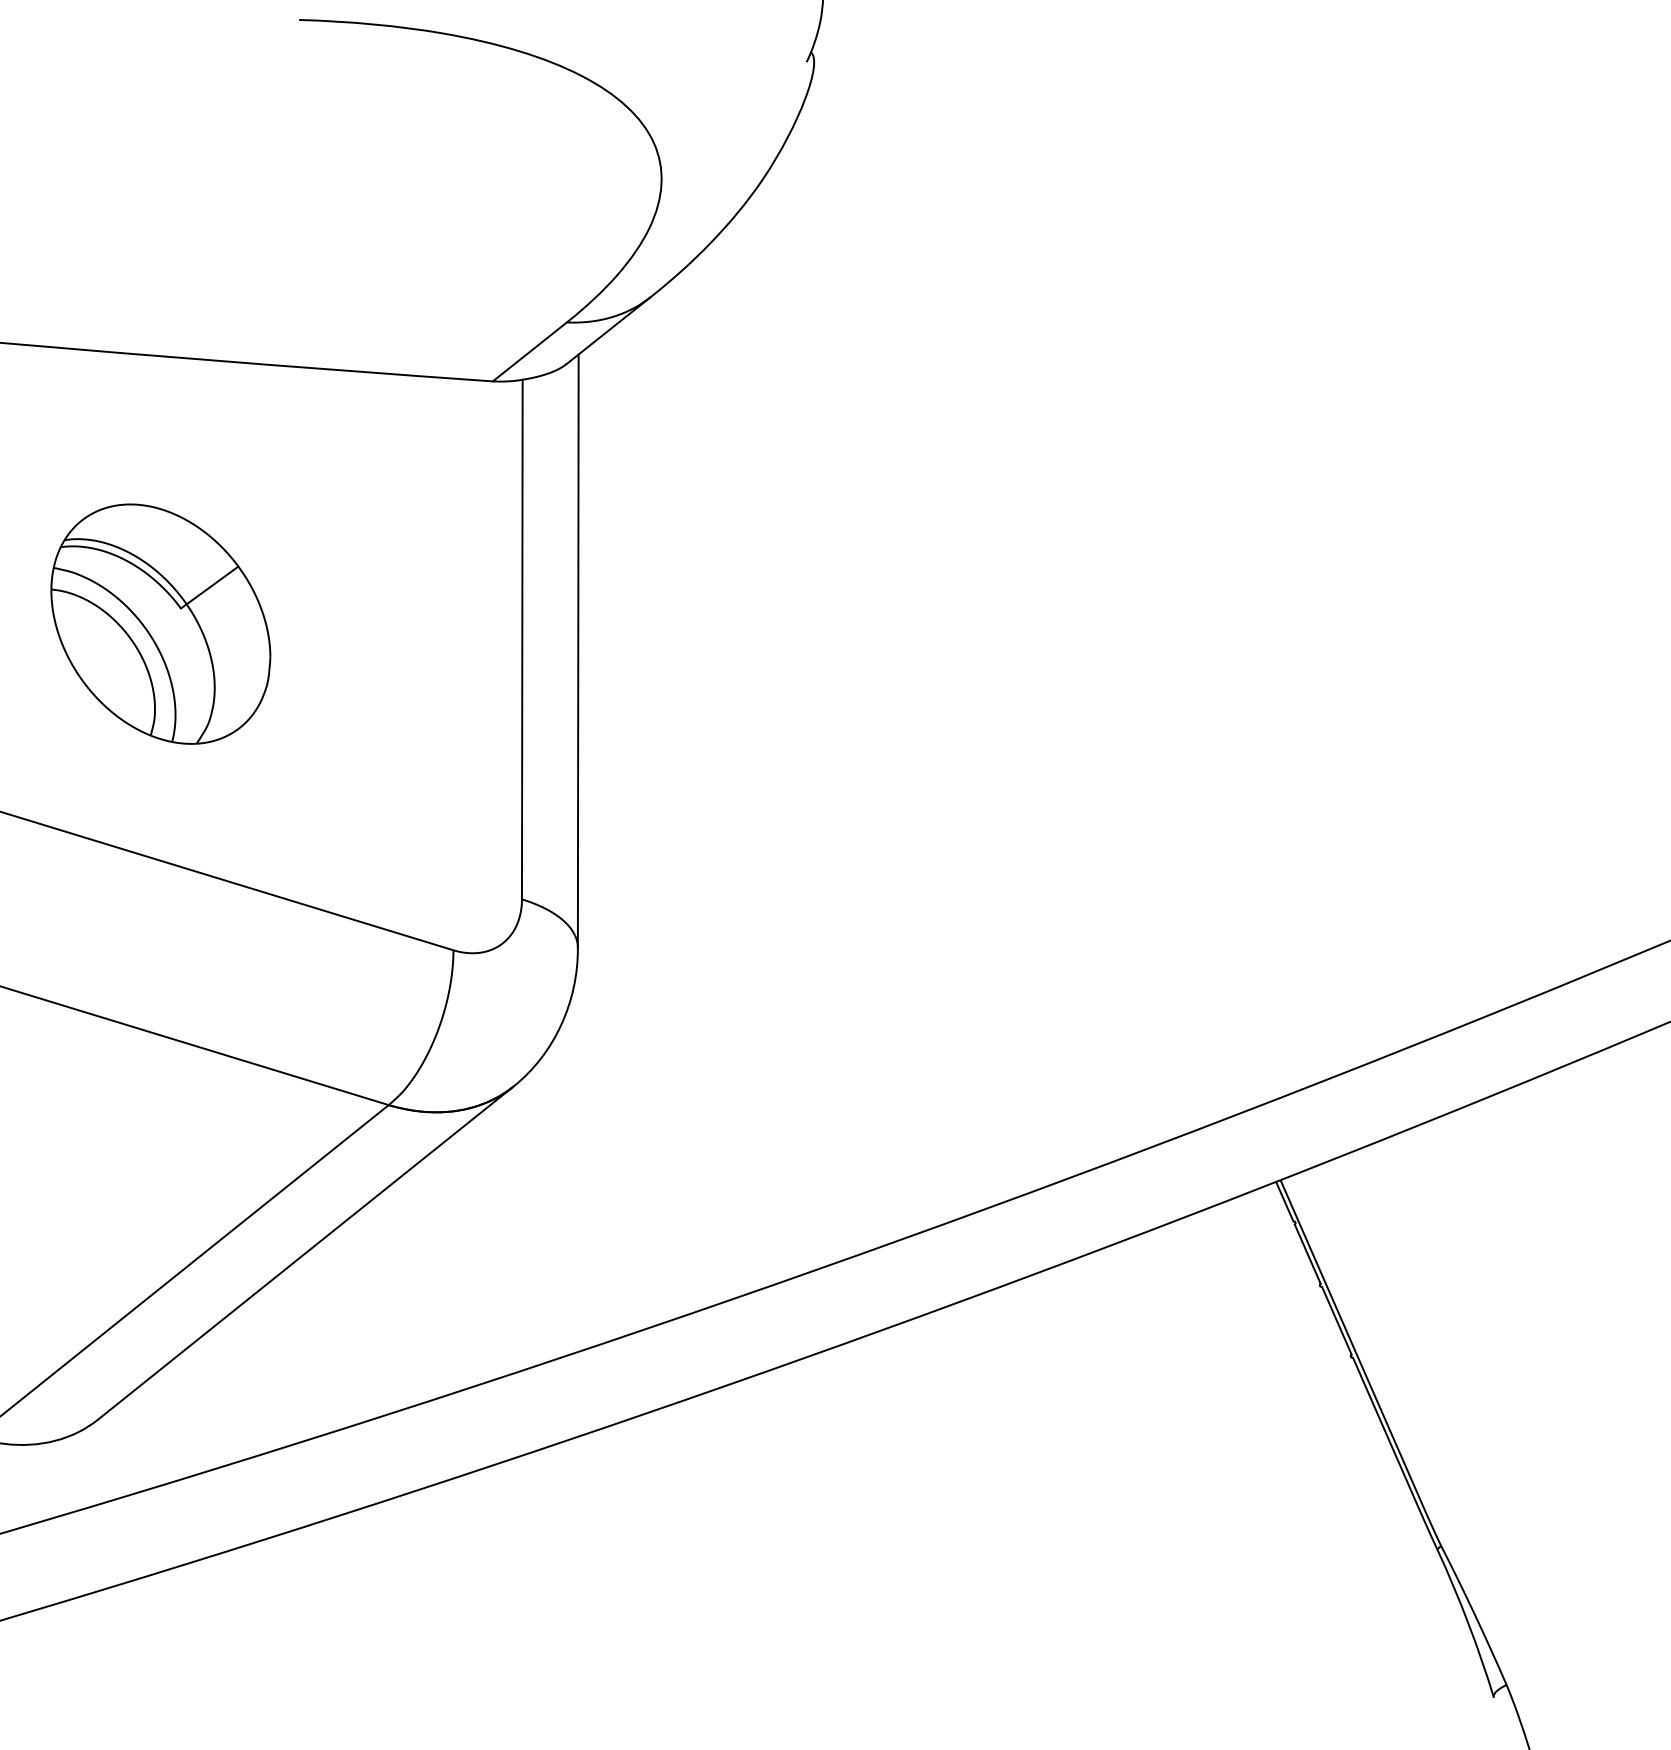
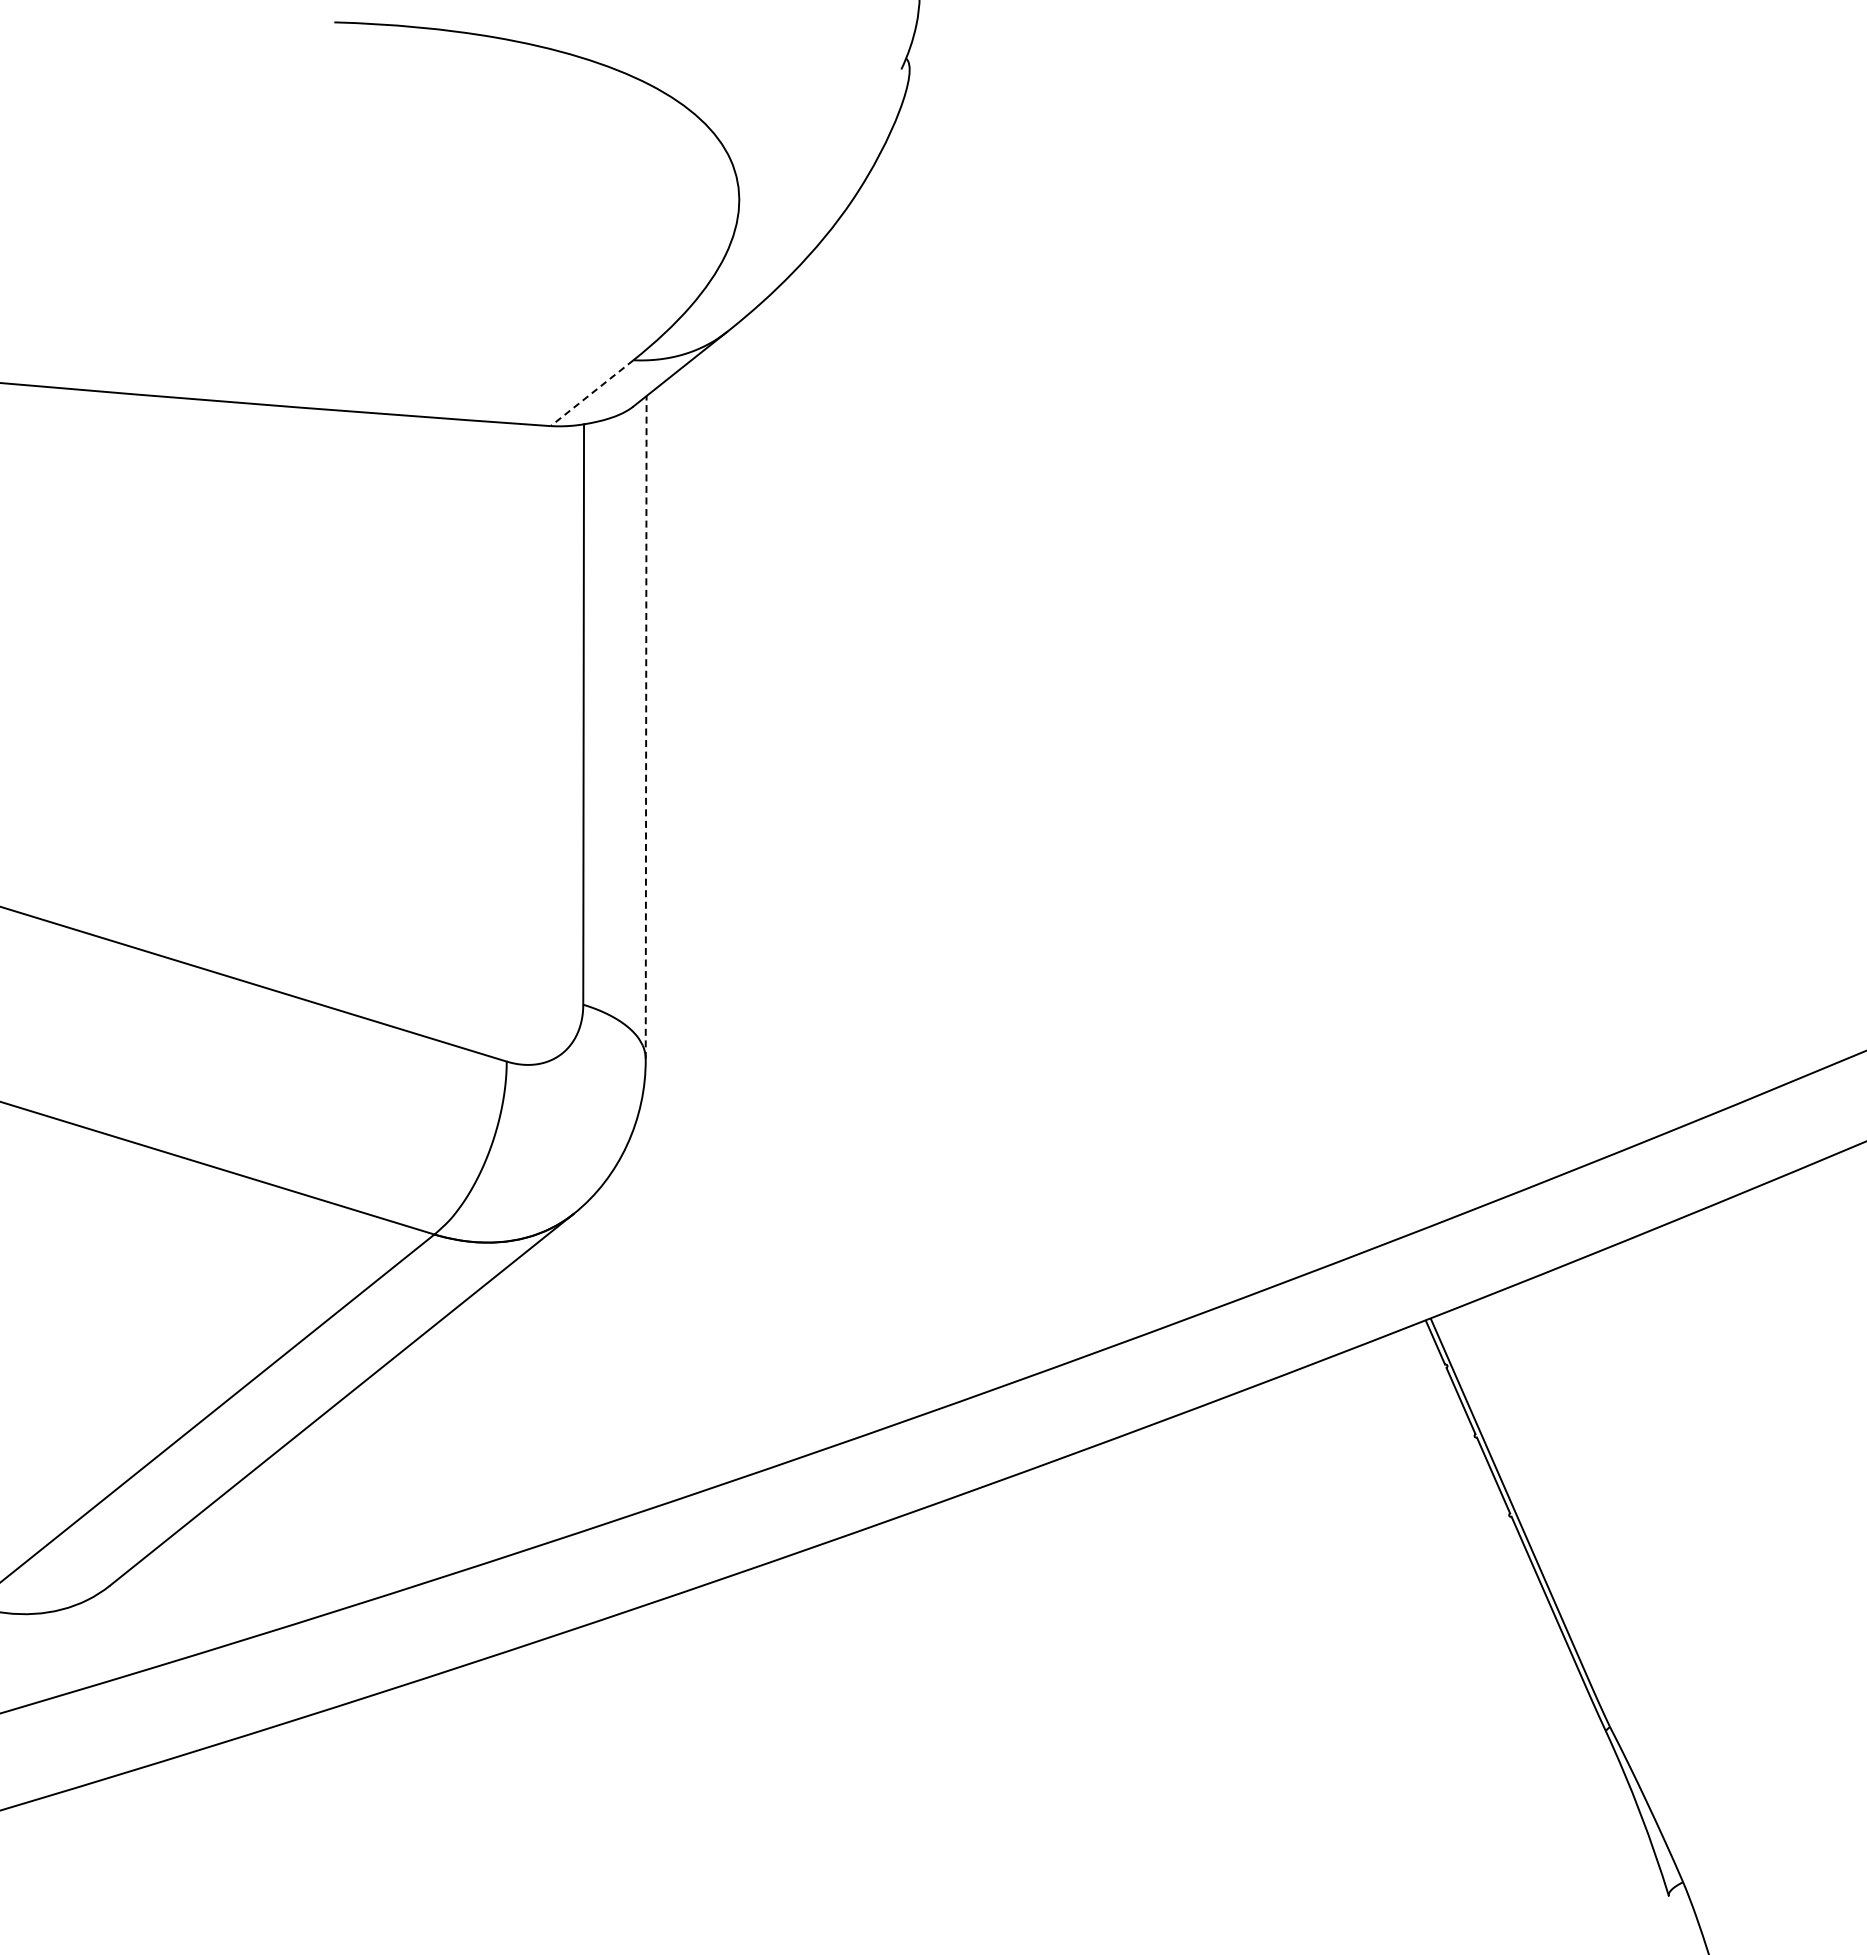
line: (530, 352) -> (592, 393), solid -> dashed
part: (160, 623) -> (179, 696), removed
line: (578, 650) -> (646, 726), solid -> dashed

